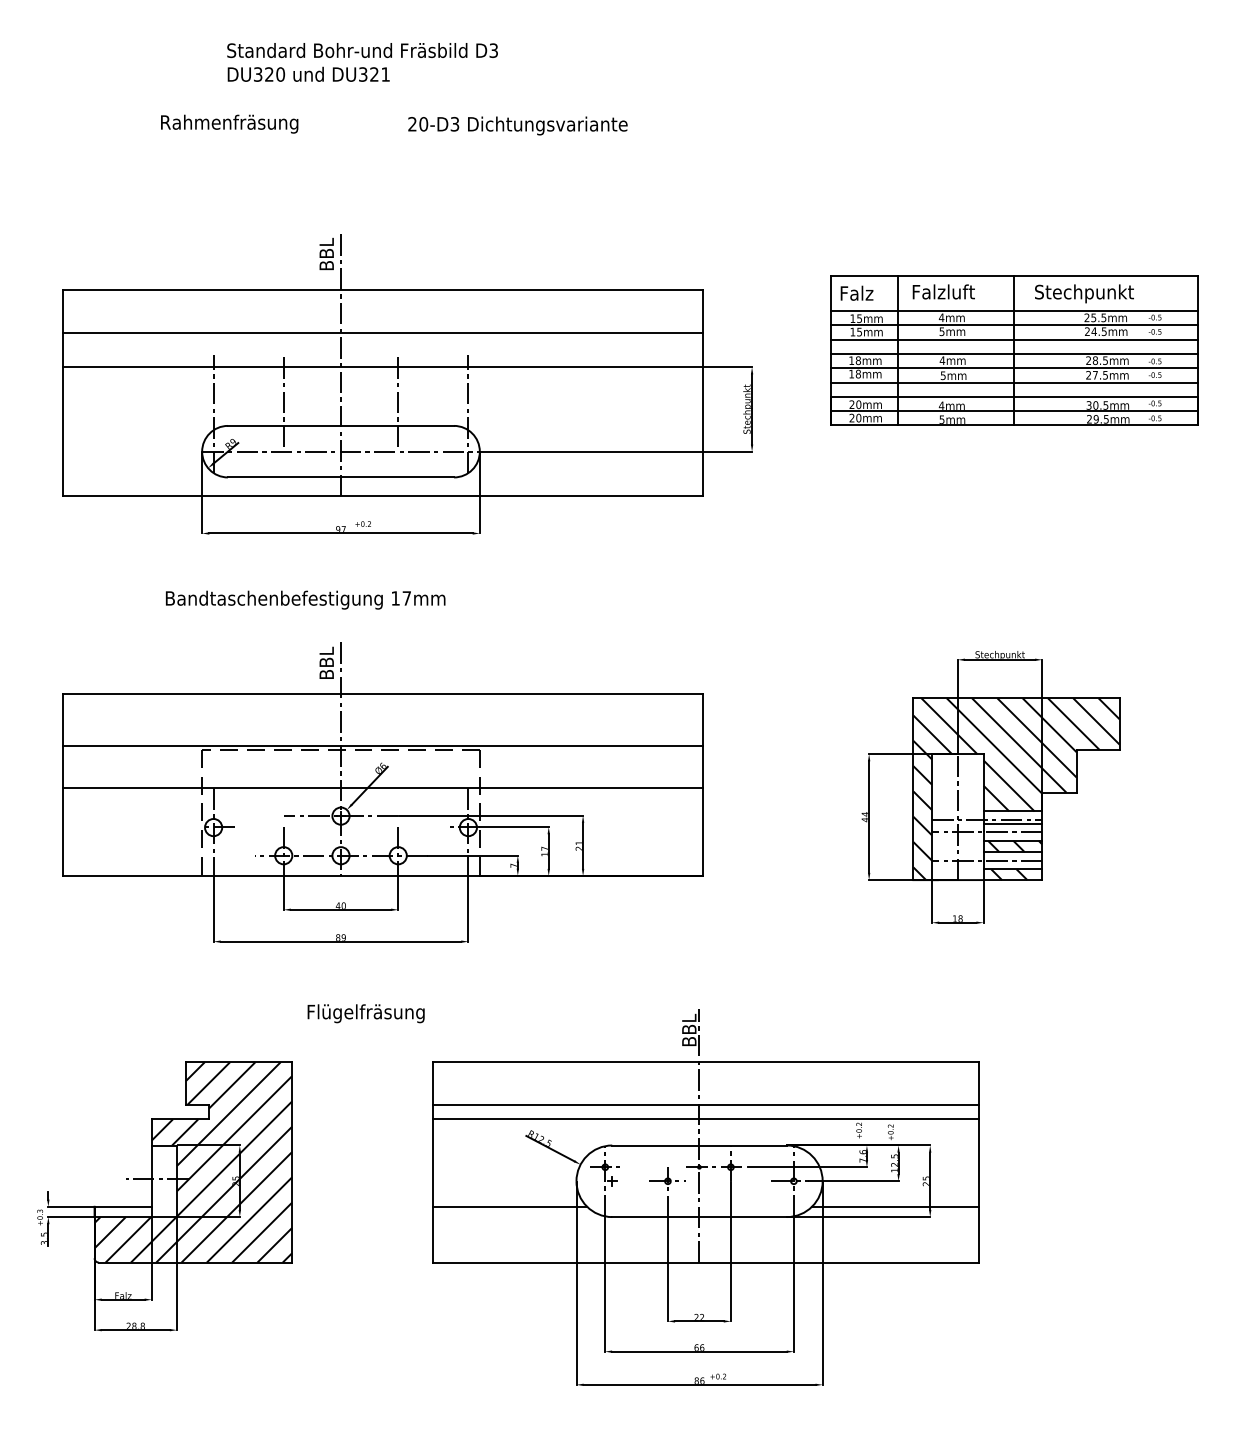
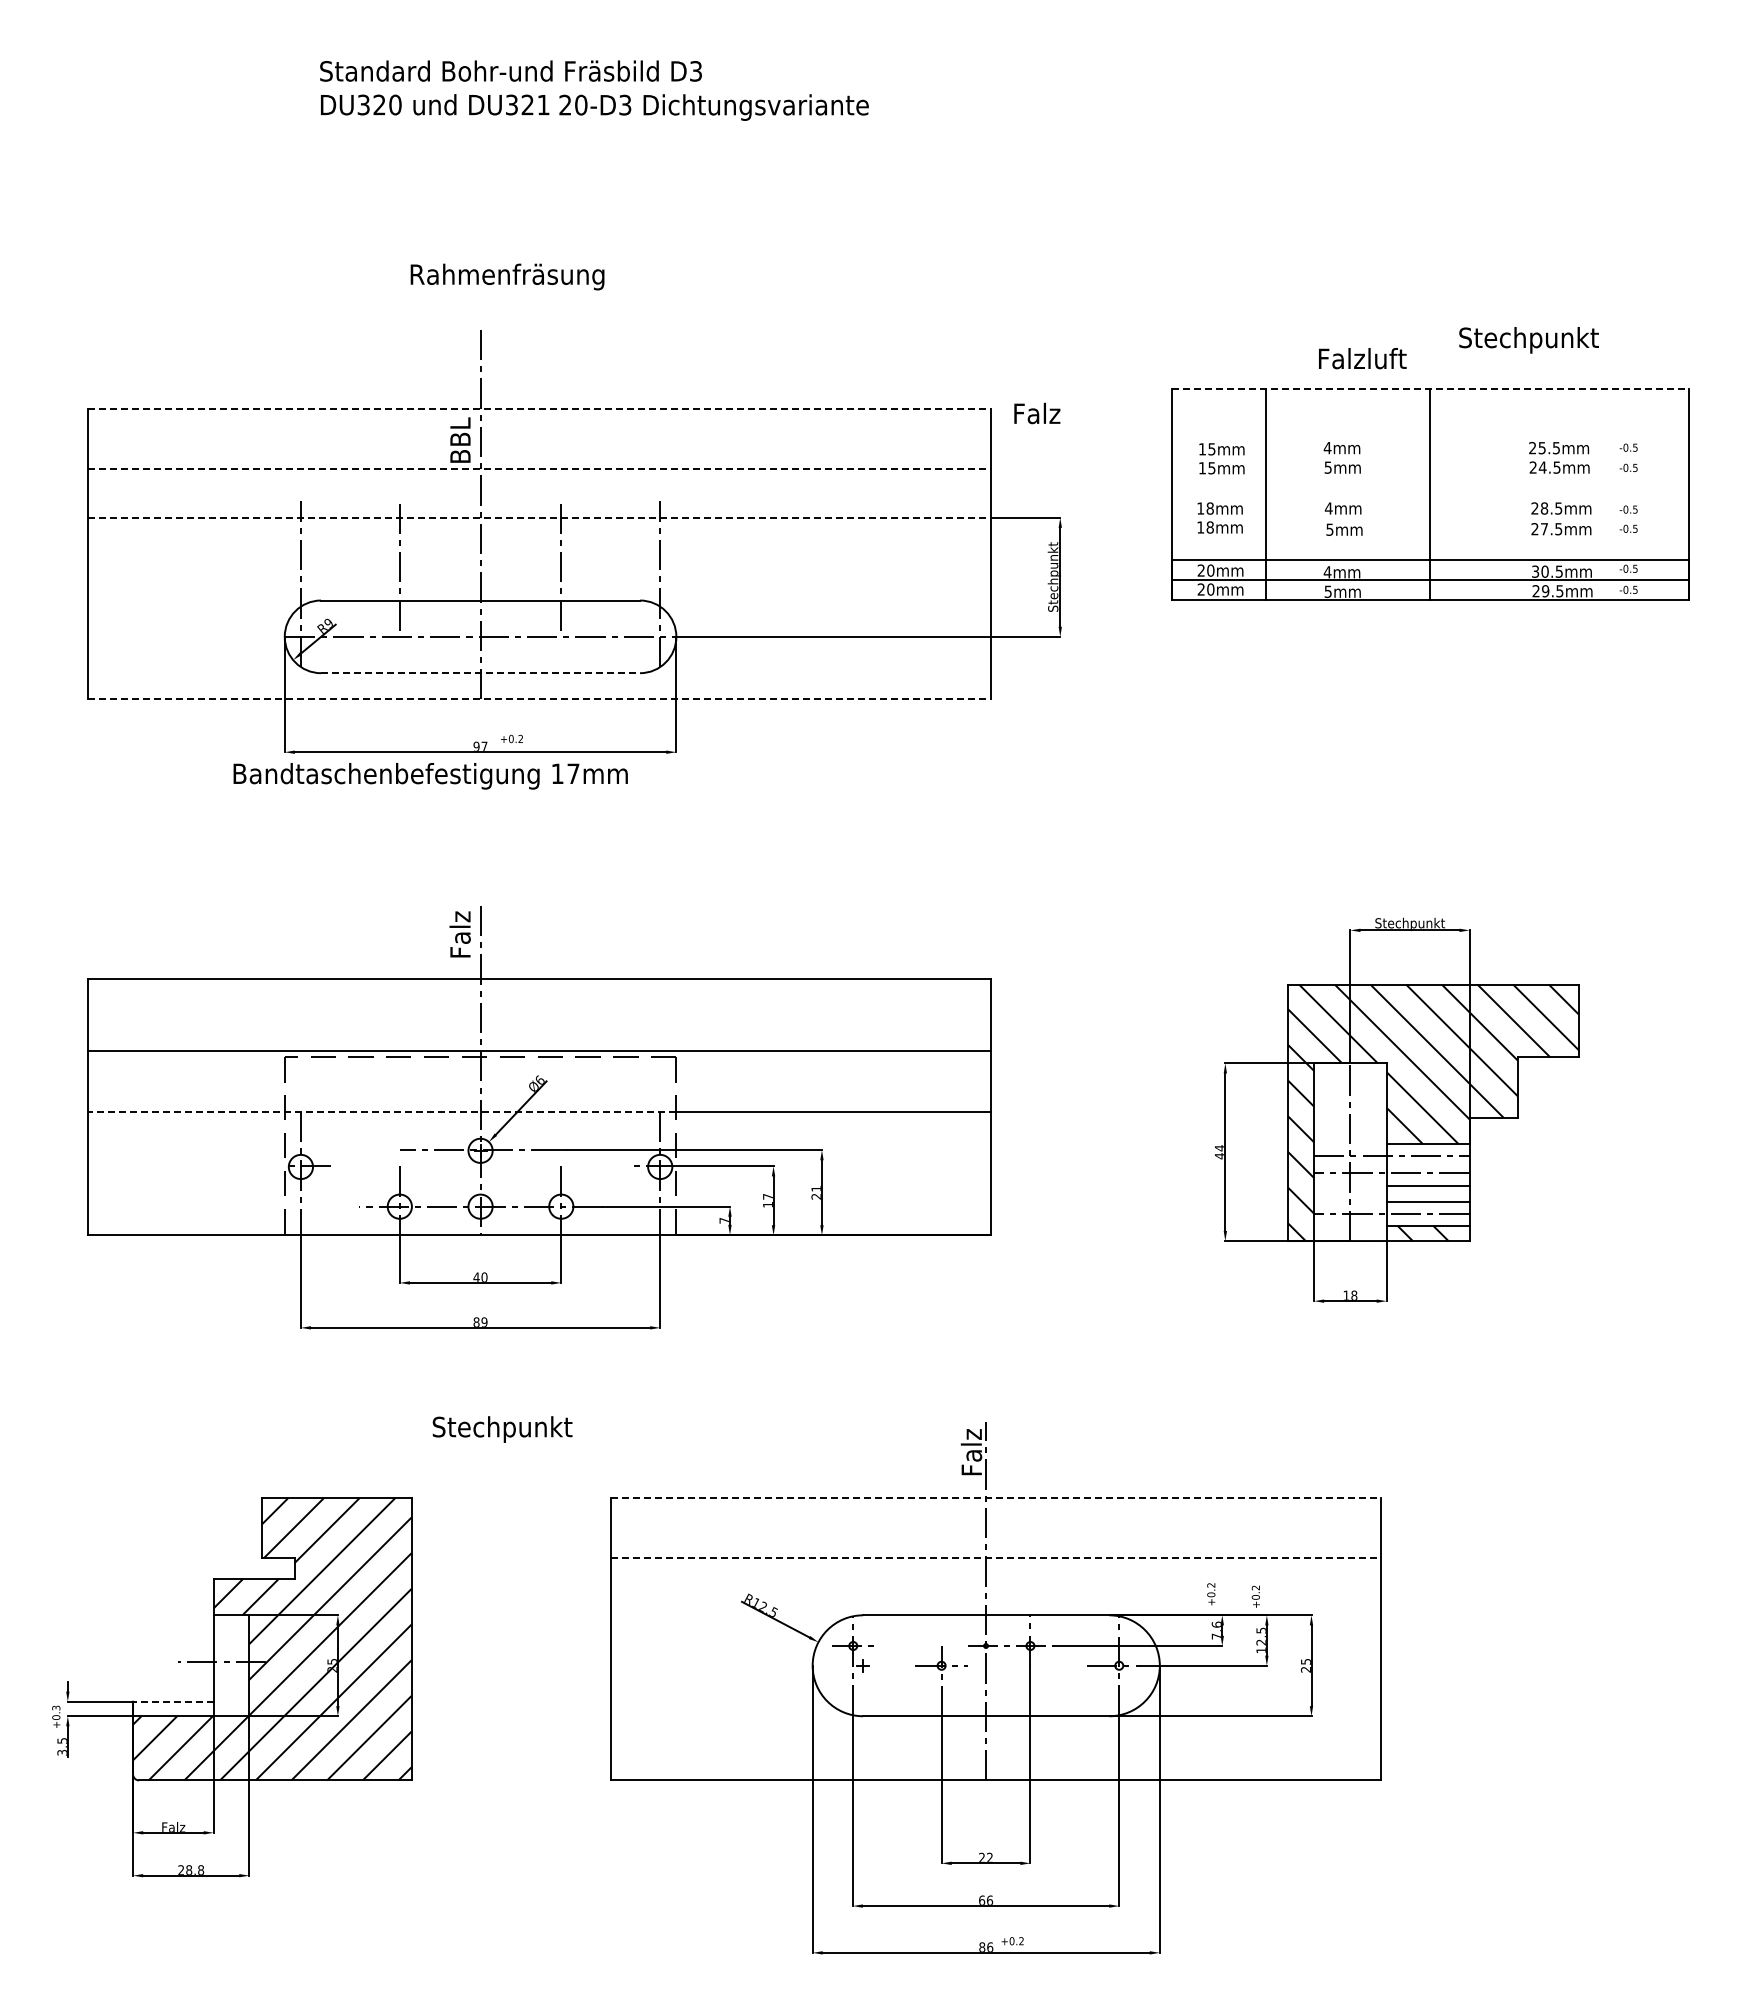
text: (229, 123) -> (507, 276), moved
text: (517, 125) -> (713, 107), moved
text: (326, 253) -> (460, 439), moved
line: (1015, 275) -> (1431, 388), solid -> dashed
line: (382, 289) -> (539, 408), solid -> dashed
text: (943, 291) -> (1362, 358), moved
text: (857, 293) -> (1037, 413), moved
text: (1084, 294) -> (1528, 340), moved
line: (1014, 311) -> (1430, 438), removed
line: (1014, 325) -> (1430, 458), removed
line: (382, 333) -> (539, 469), solid -> dashed
line: (1014, 339) -> (1430, 478), removed
line: (1014, 354) -> (1430, 499), removed
line: (382, 367) -> (539, 517), solid -> dashed
line: (1014, 368) -> (1430, 519), removed
line: (1014, 382) -> (1430, 539), removed
line: (341, 477) -> (481, 673), solid -> dashed
line: (382, 496) -> (539, 699), solid -> dashed
text: (305, 600) -> (430, 776), moved
text: (326, 661) -> (459, 932), BBL -> Falz
line: (270, 788) -> (381, 1111), solid -> dashed
line: (1012, 823) -> (1427, 1161), removed
hatch: (1015, 846) -> (1431, 1193), removed
text: (365, 1013) -> (515, 1429), Flügelfräsung -> Stechpunkt
text: (689, 1028) -> (971, 1450), BBL -> Falz
line: (706, 1061) -> (996, 1497), solid -> dashed
line: (706, 1105) -> (996, 1558), solid -> dashed
line: (706, 1119) -> (995, 1578), removed
line: (122, 1206) -> (172, 1701), solid -> dashed
line: (509, 1206) -> (718, 1701), removed
line: (895, 1206) -> (1262, 1701), removed

